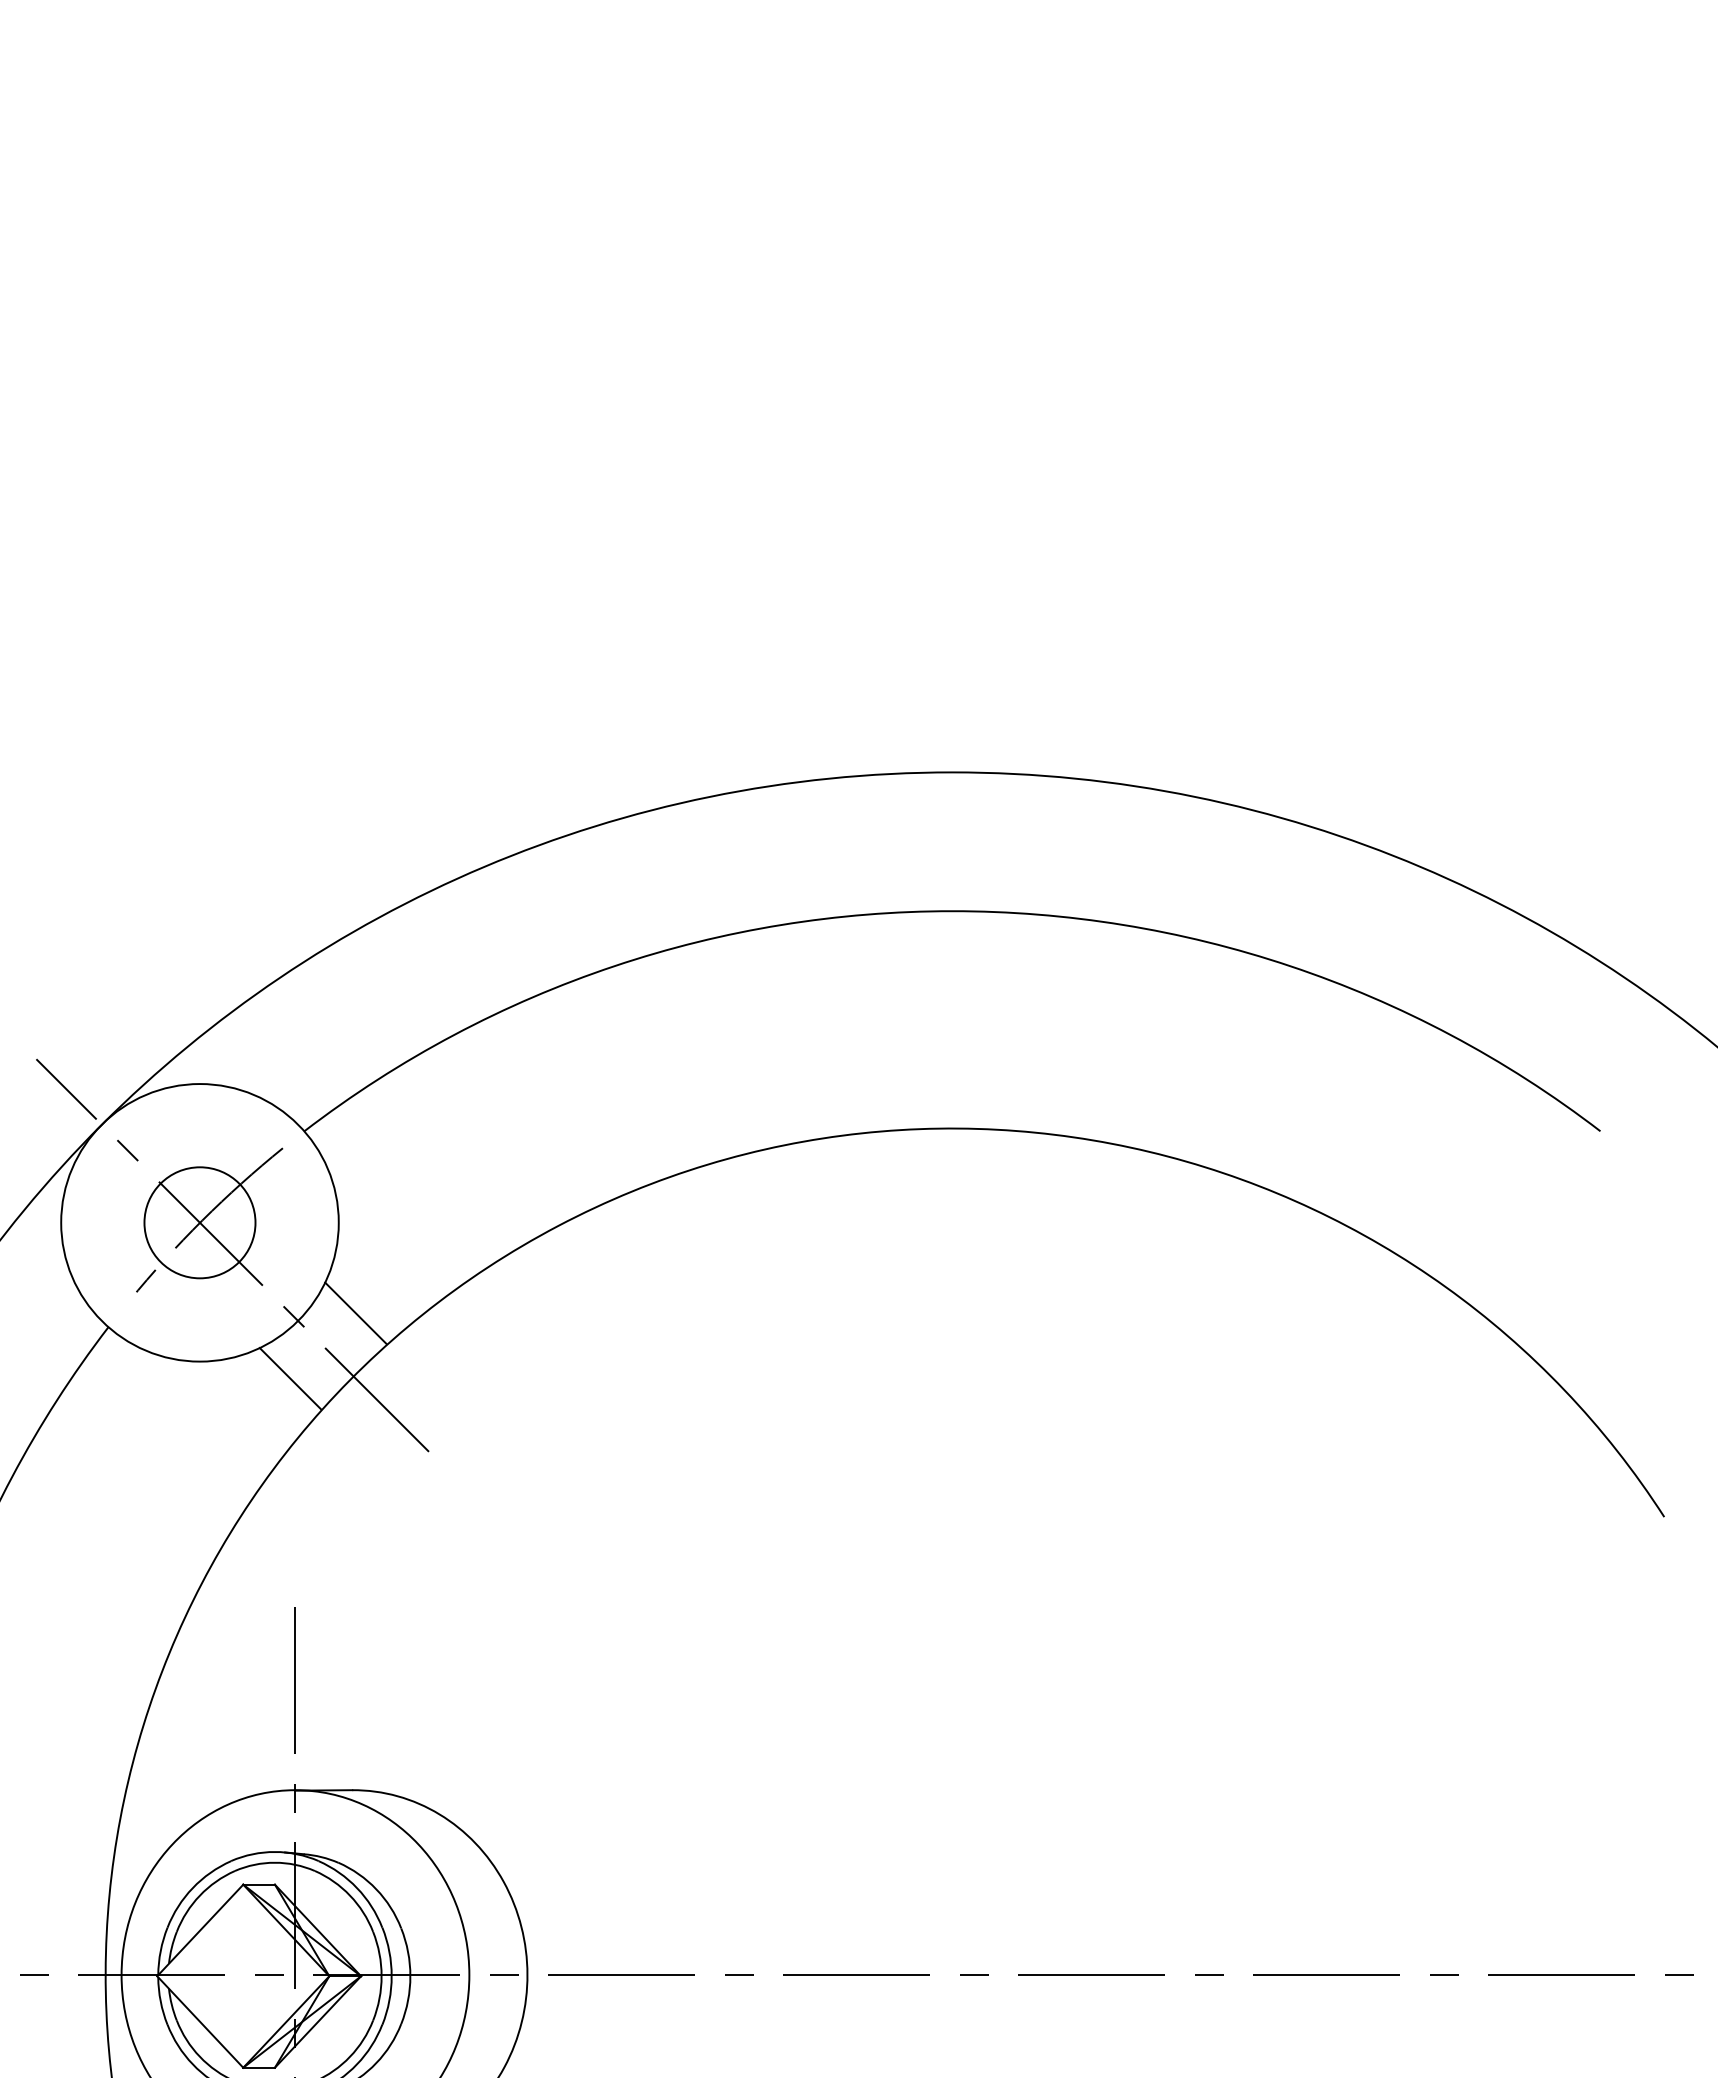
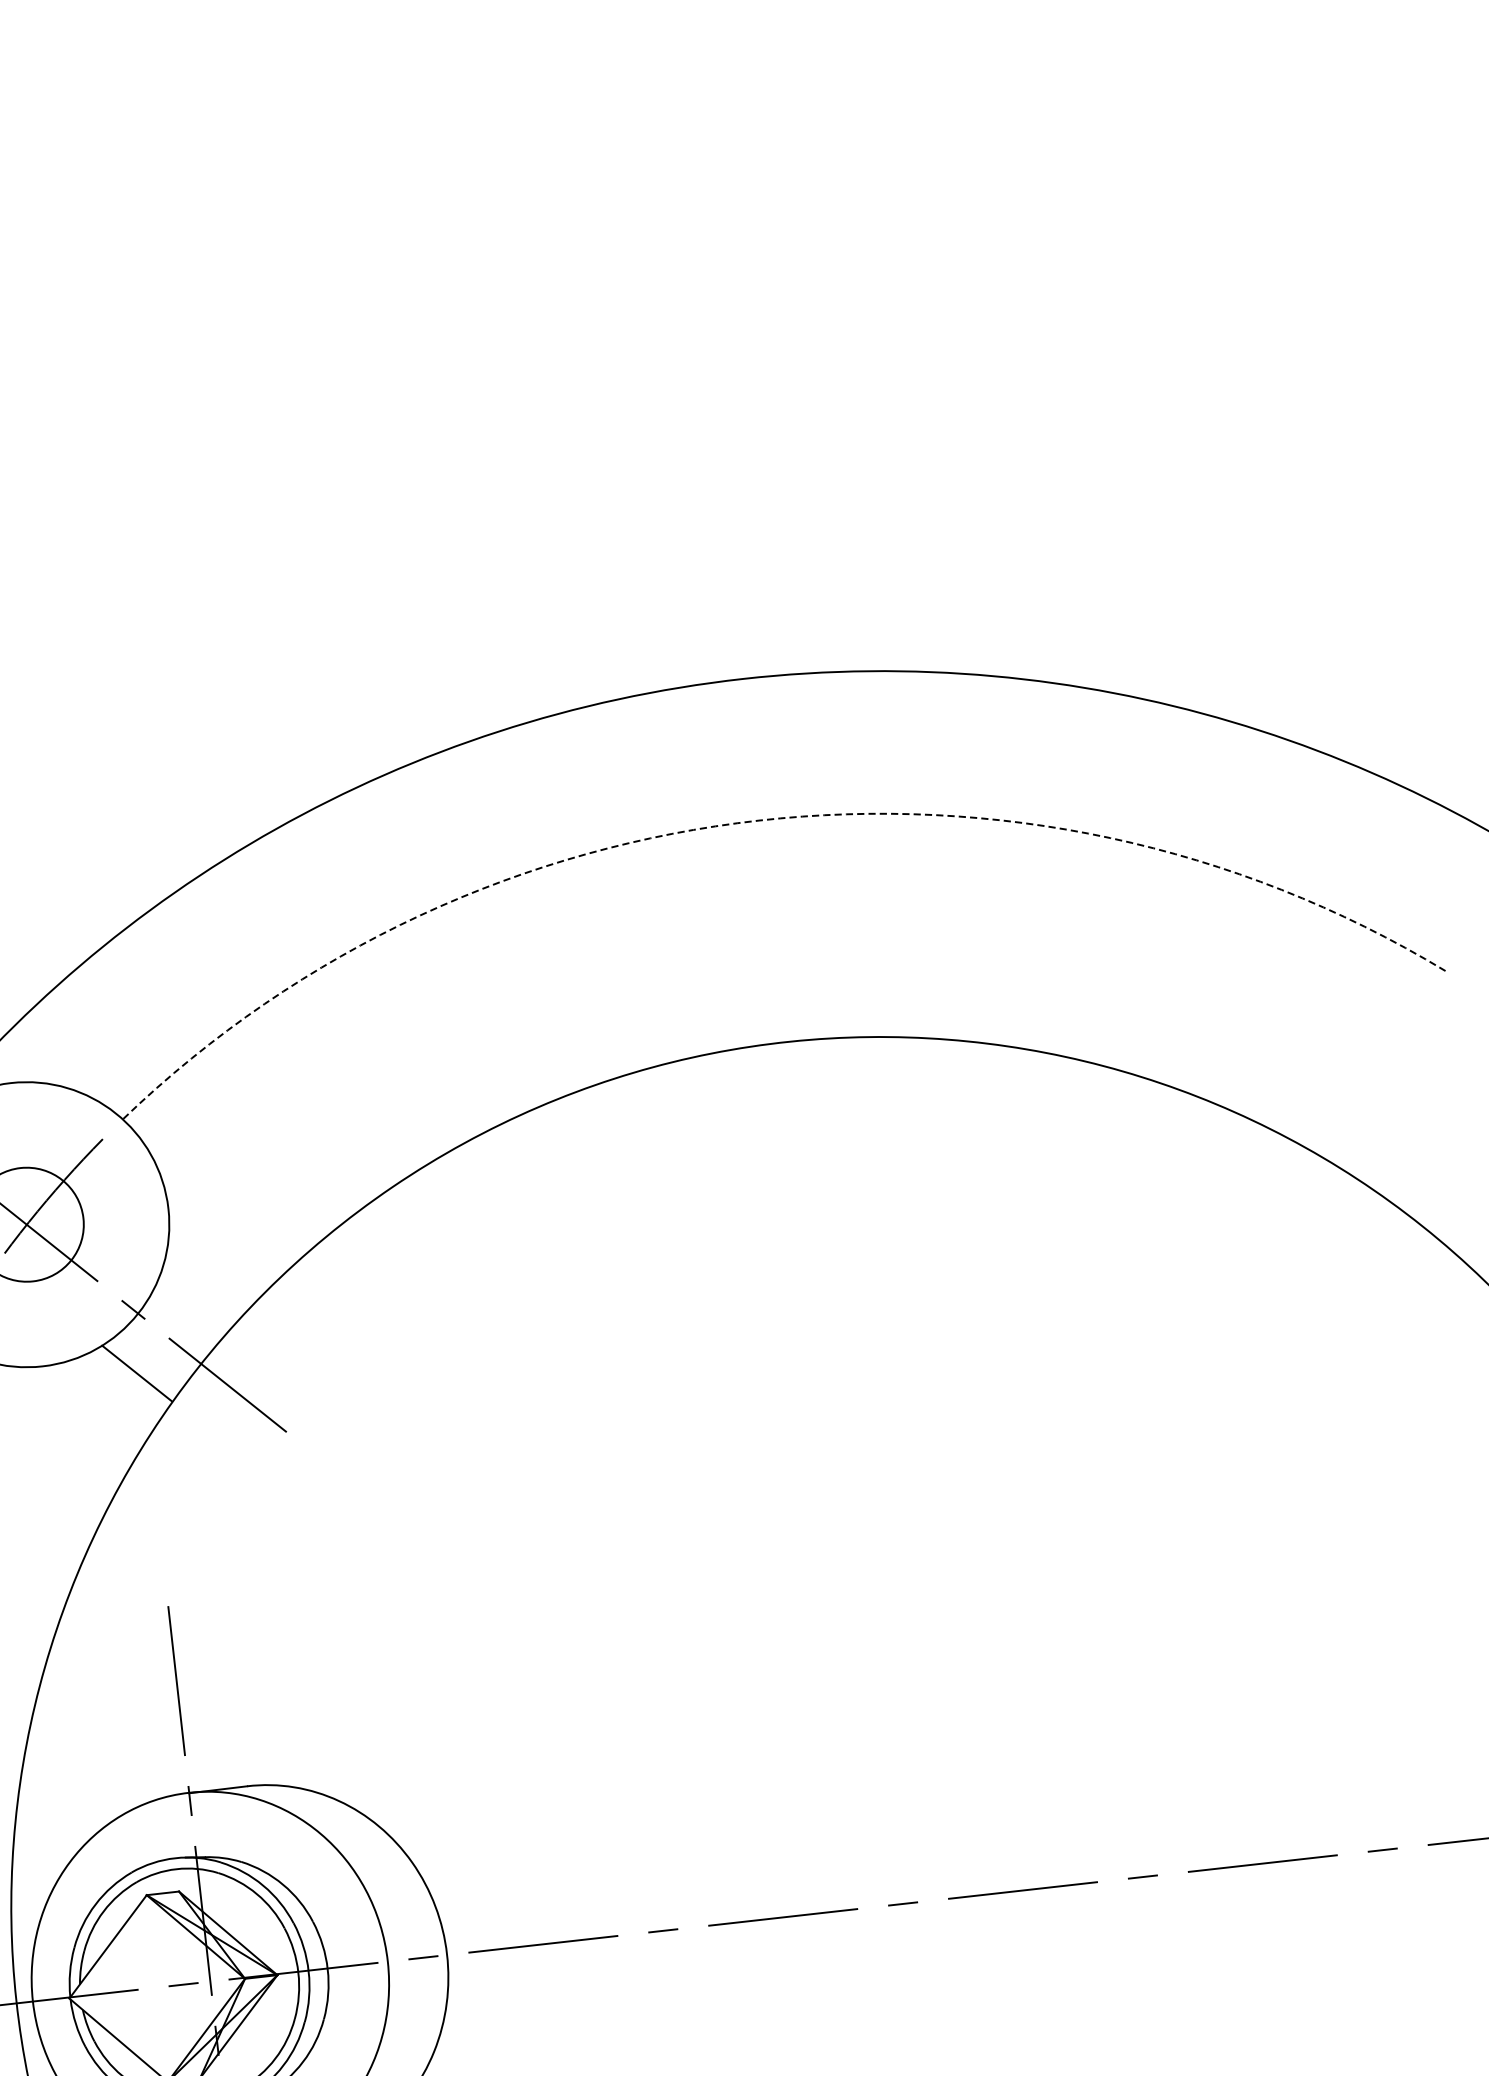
arc: (952, 911) -> (759, 820), solid -> dashed
line: (355, 1312) -> (195, 1298), removed

